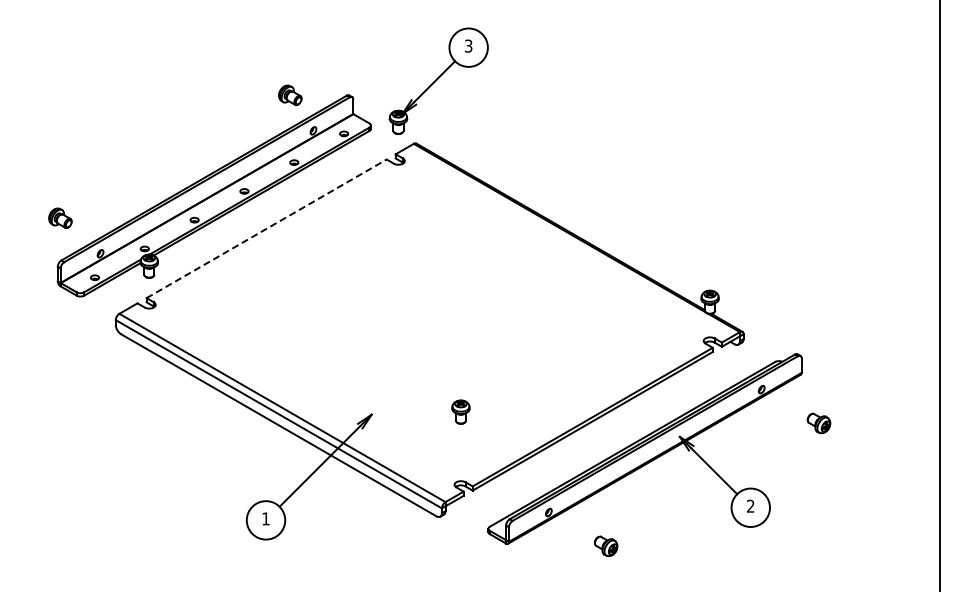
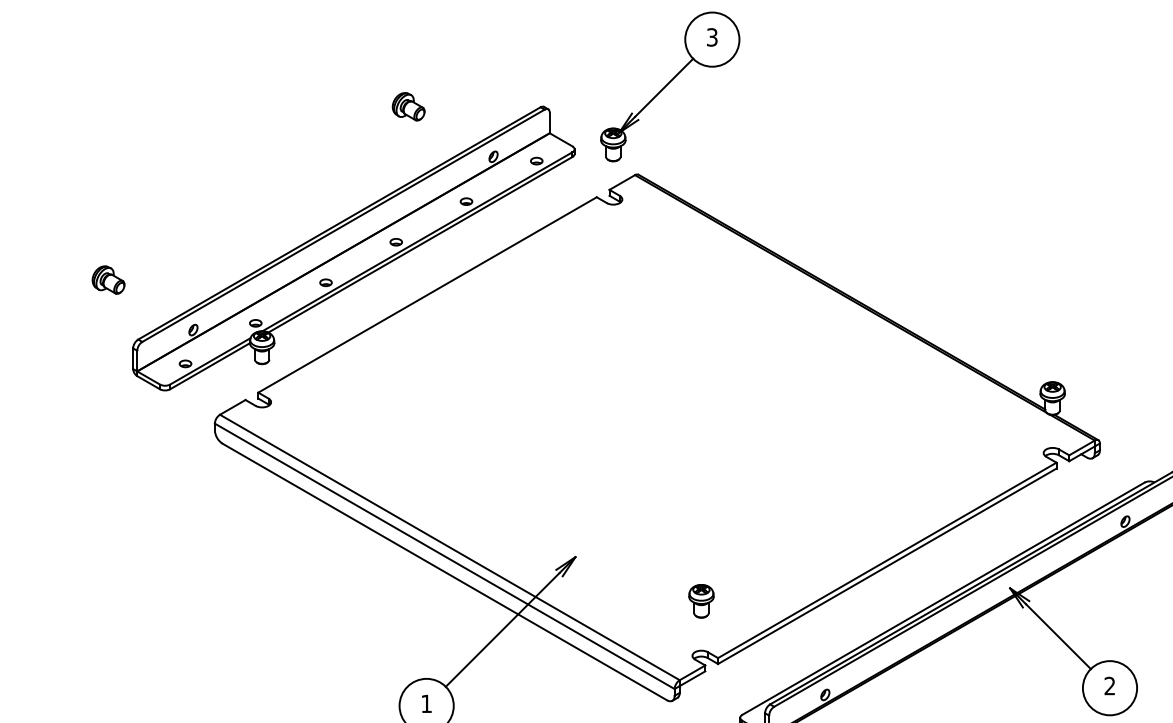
part: (290, 95) -> (409, 107), moved
part: (60, 217) -> (108, 278), moved
line: (266, 228) -> (427, 294), dashed -> solid
part: (460, 411) -> (700, 600), moved

